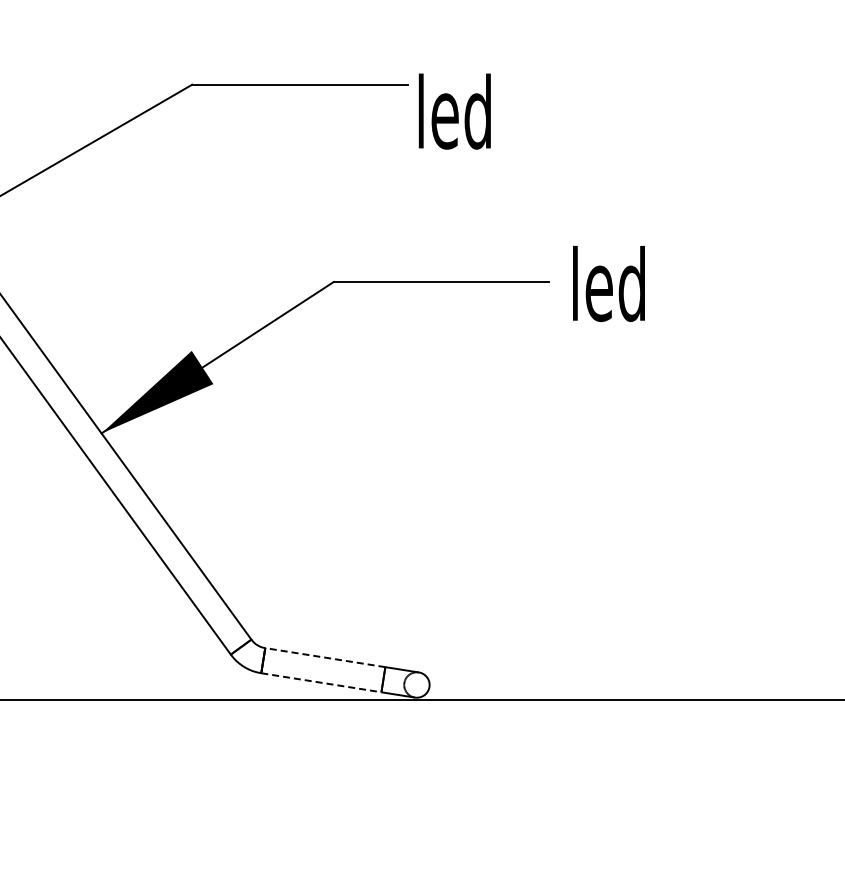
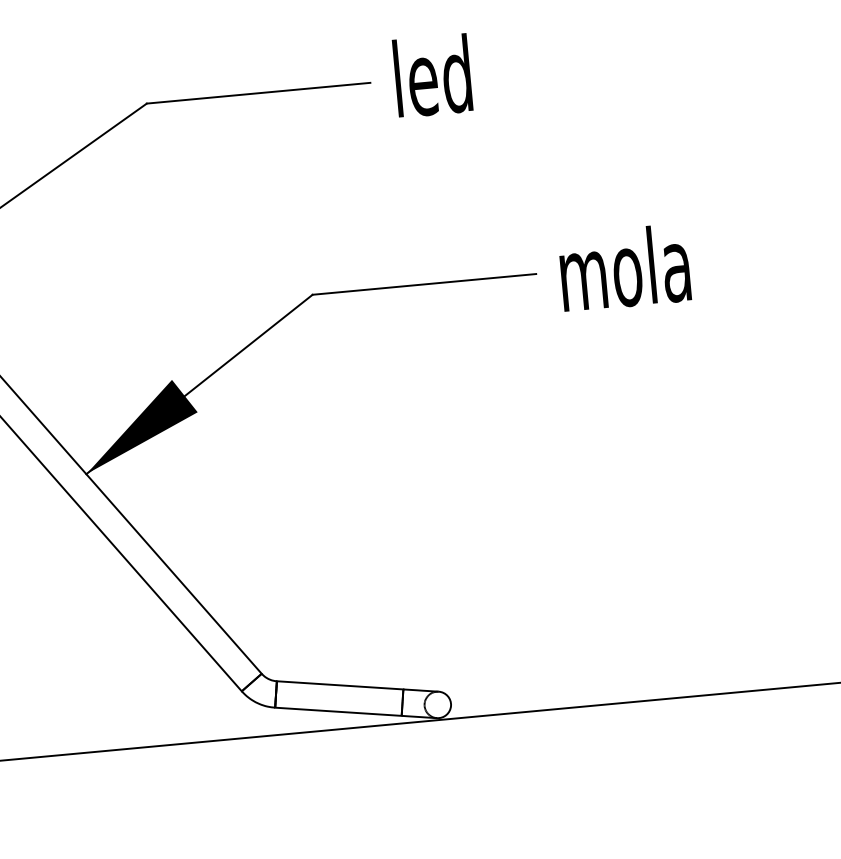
text: (454, 111) -> (432, 75), moved
text: (633, 284) -> (624, 268), led -> mola
line: (325, 657) -> (340, 685), dashed -> solid
line: (321, 682) -> (338, 711), dashed -> solid

